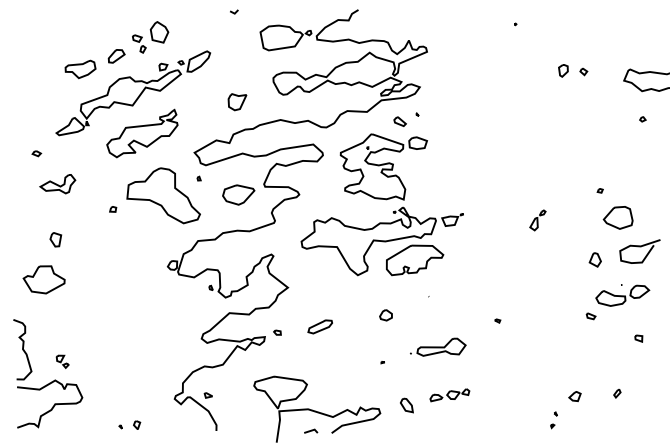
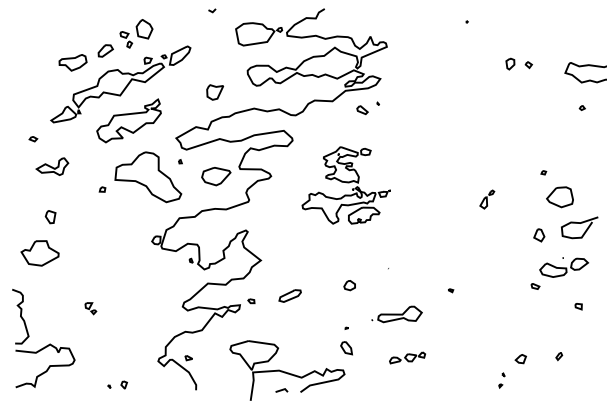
part: (382, 204) -> (346, 185), size x0.6
part: (62, 361) -> (90, 308), moved
part: (406, 405) -> (346, 348), moved

